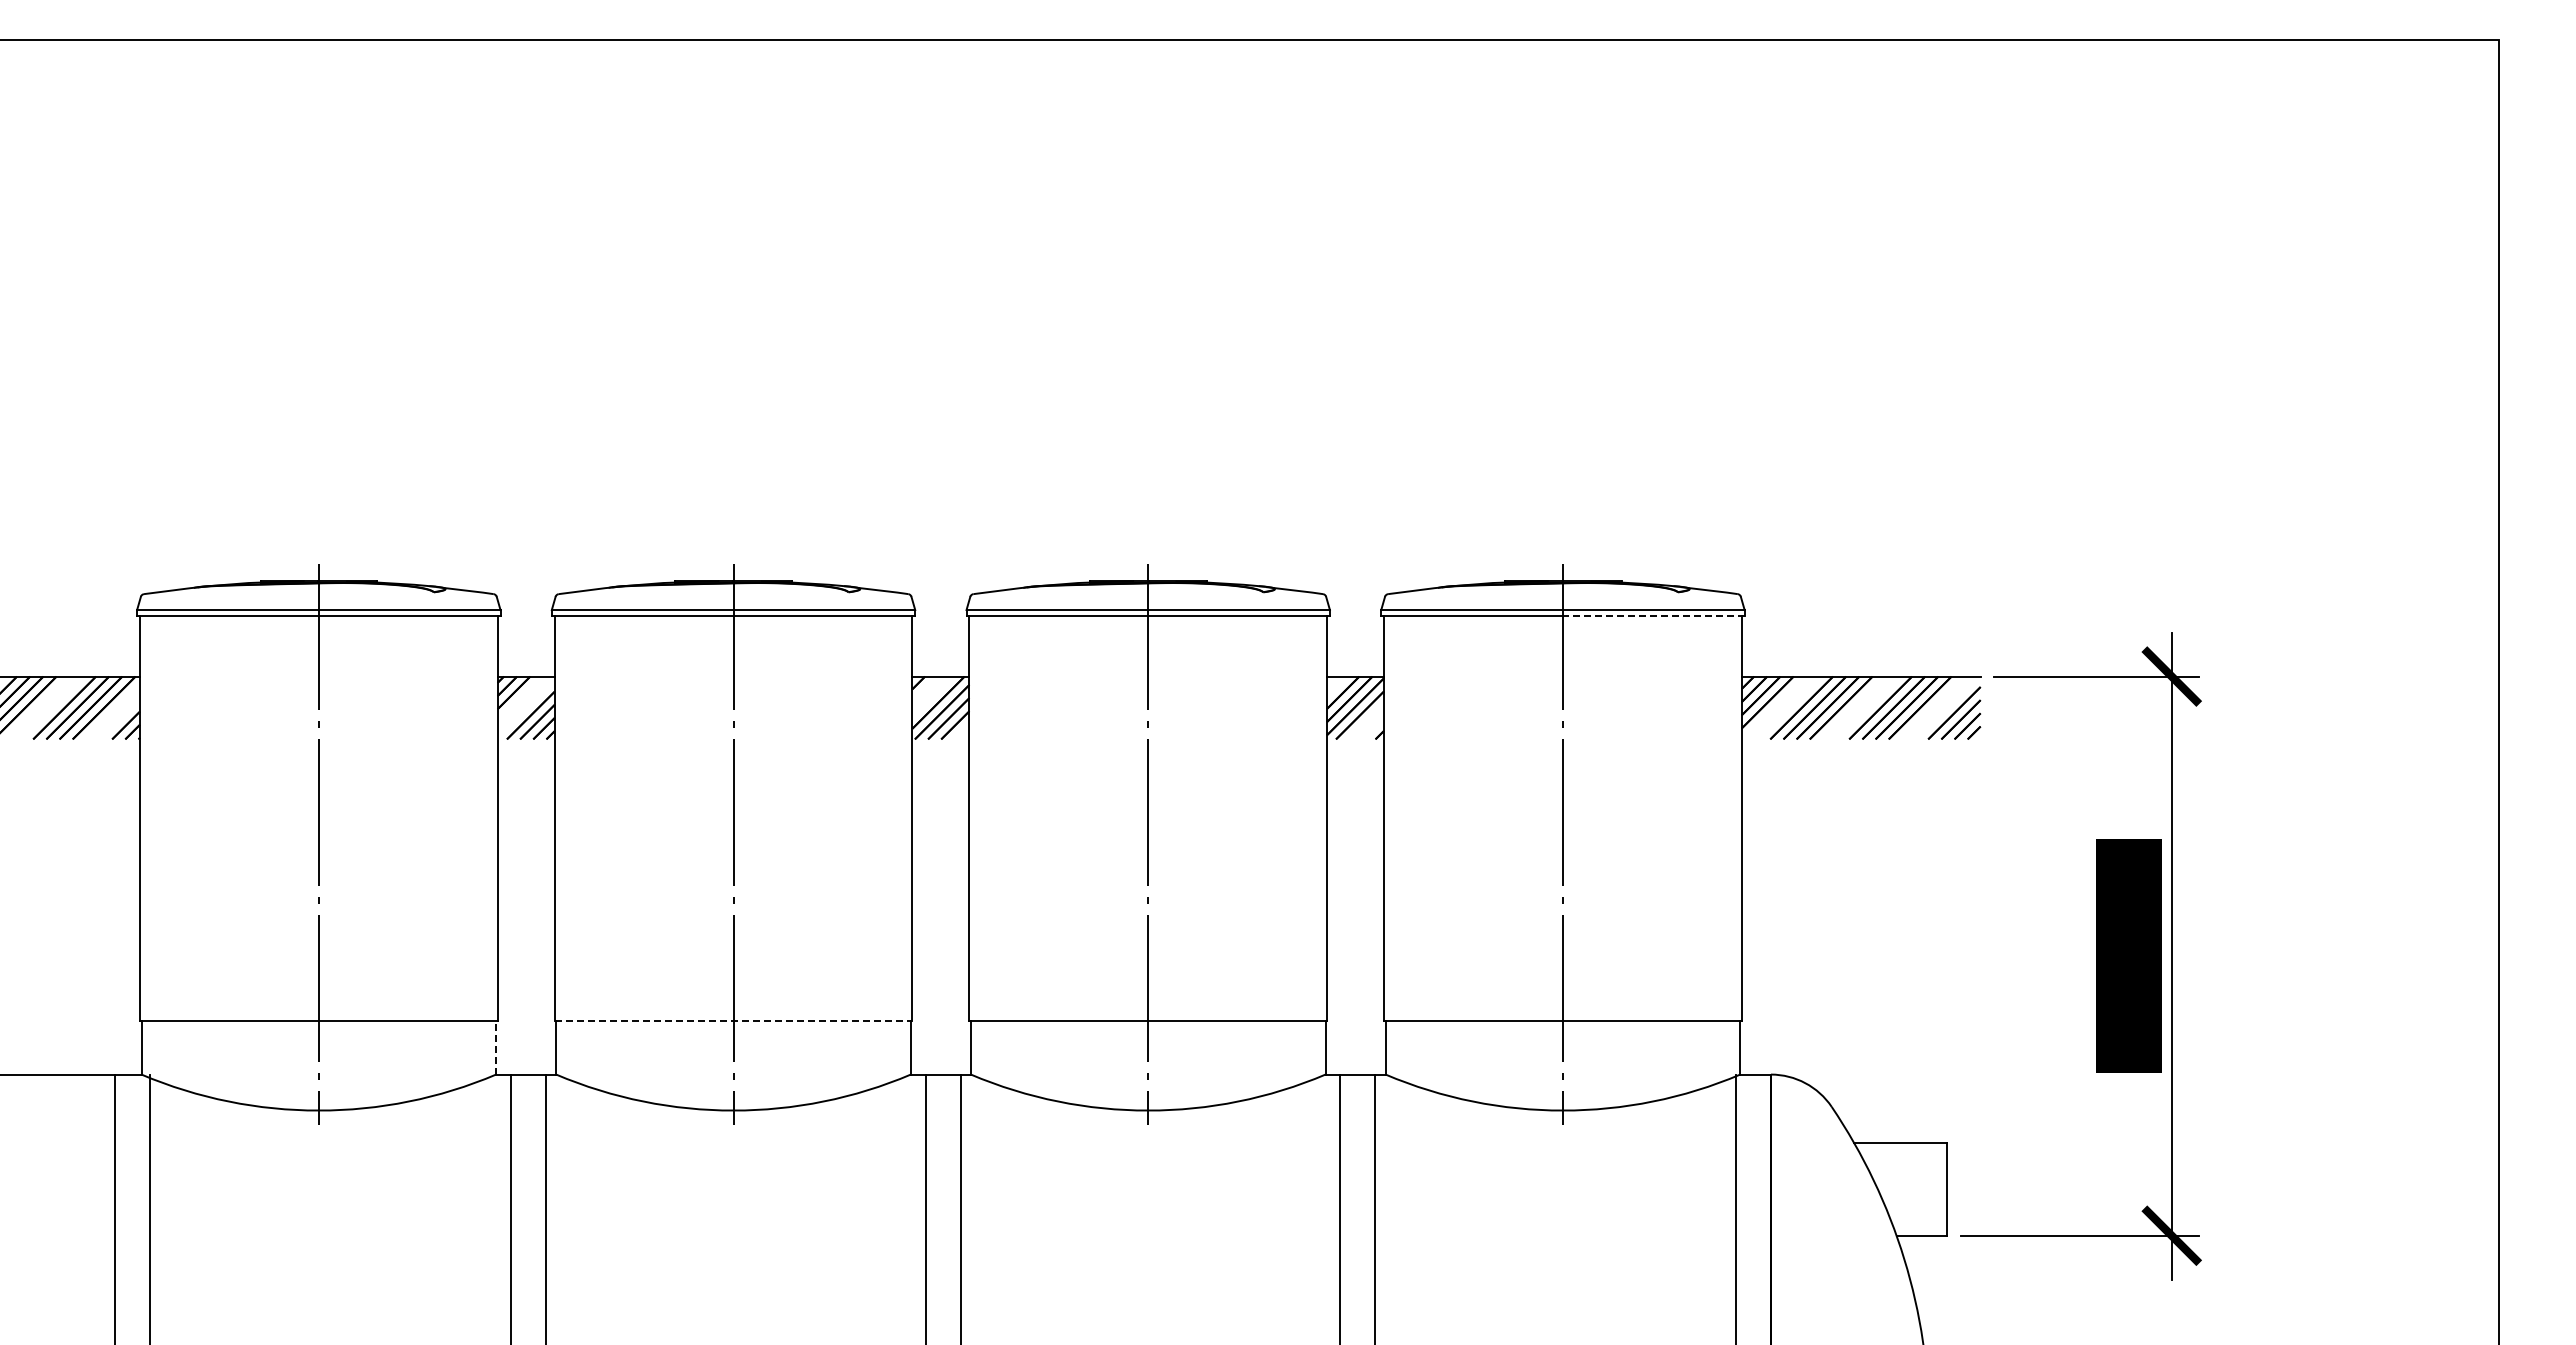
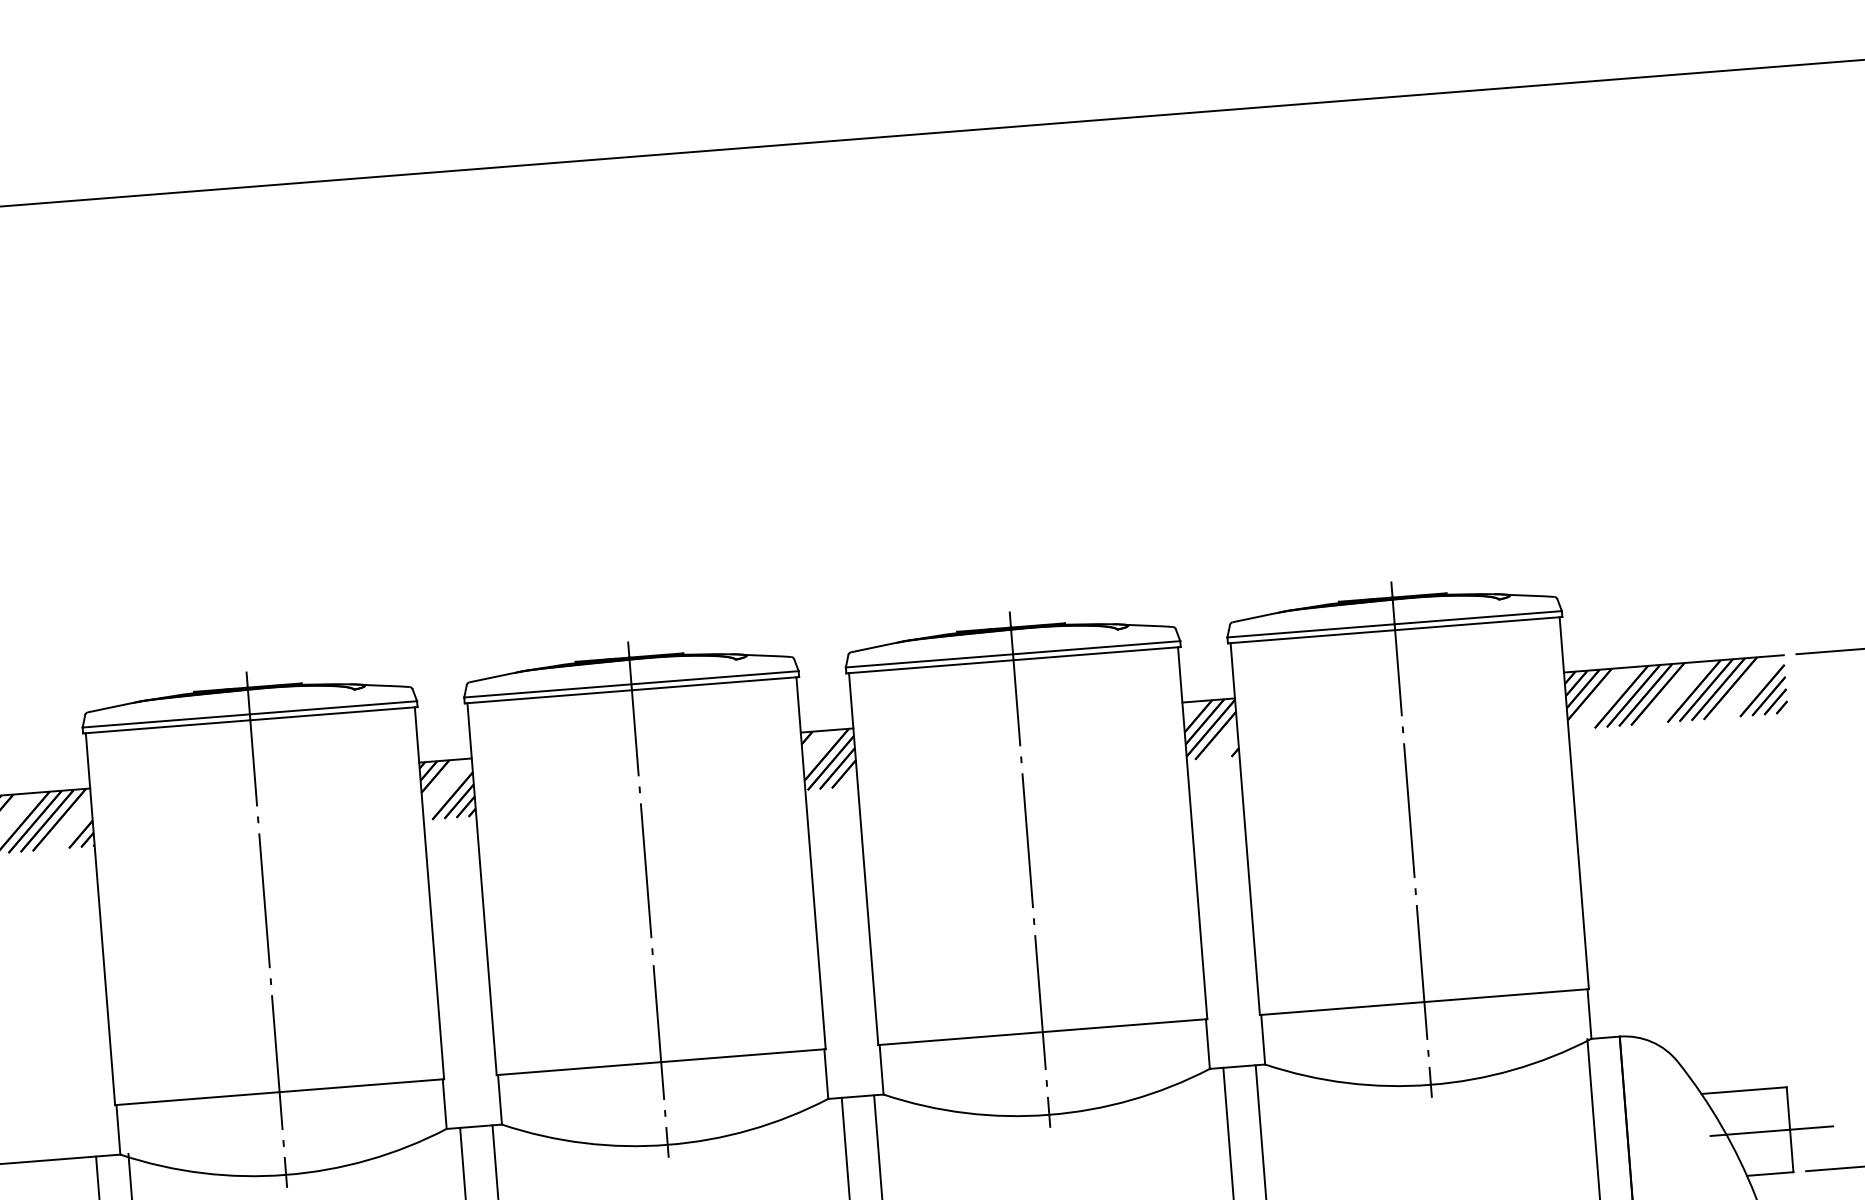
line: (1653, 616) -> (1478, 623), dashed -> solid
line: (733, 1020) -> (661, 1061), dashed -> solid
line: (496, 1047) -> (445, 1104), dashed -> solid
line: (1926, 1189) -> (1771, 1131), added

